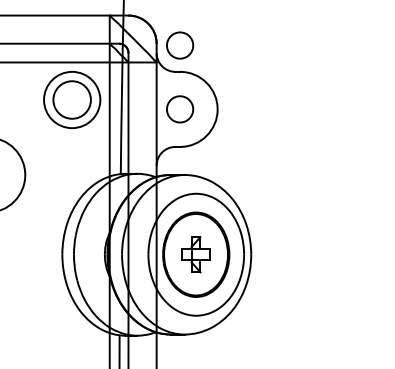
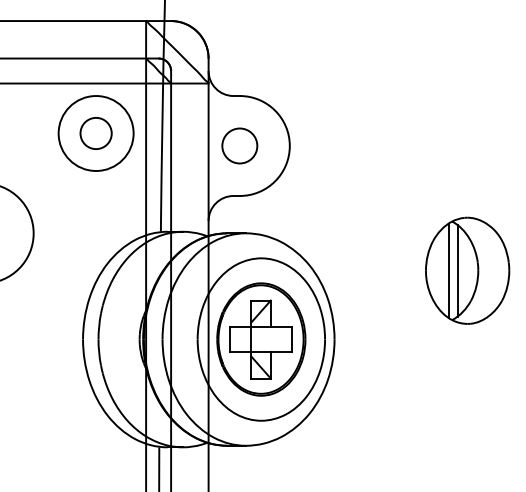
circle: (179, 45) -> (239, 60), removed
circle: (71, 100) -> (95, 133), size x0.62
part: (351, 202) -> (467, 270), added
part: (195, 254) -> (260, 339), size x1.67

